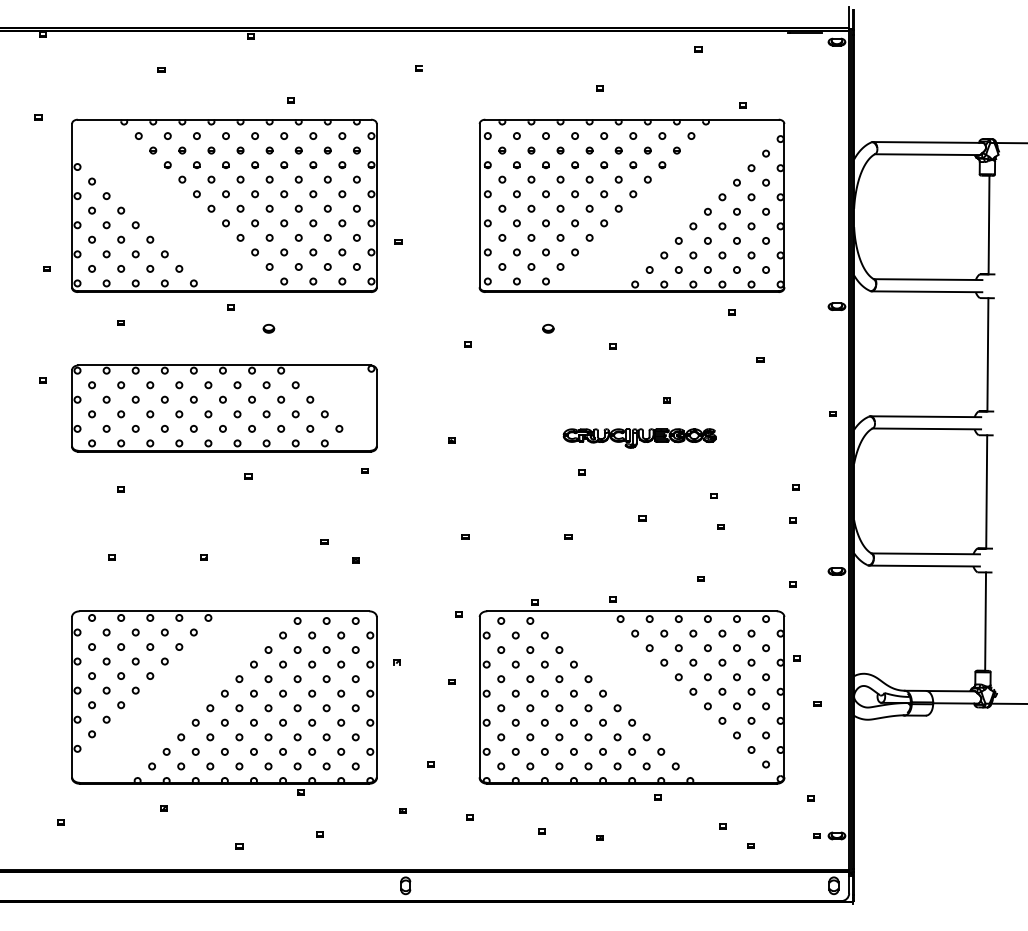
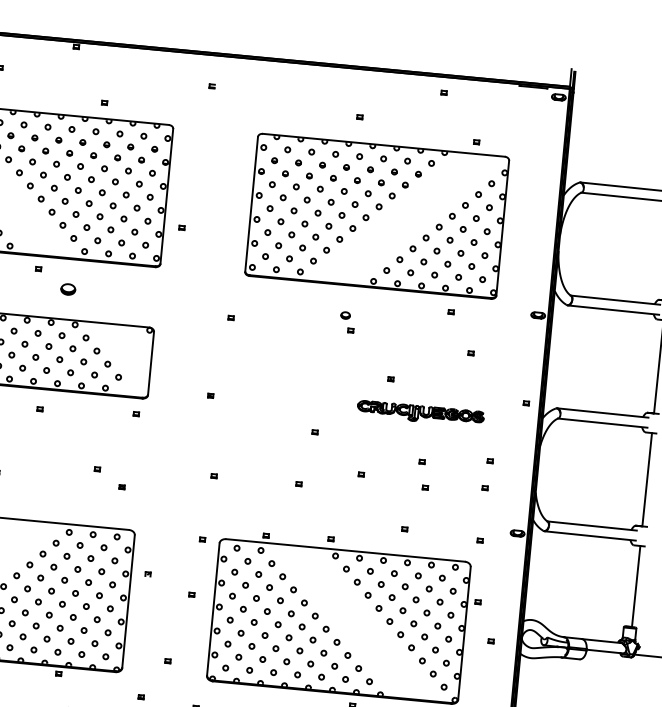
part: (268, 328) -> (68, 289), size x1.6
part: (548, 328) -> (345, 315), moved
part: (639, 438) -> (420, 413), moved

